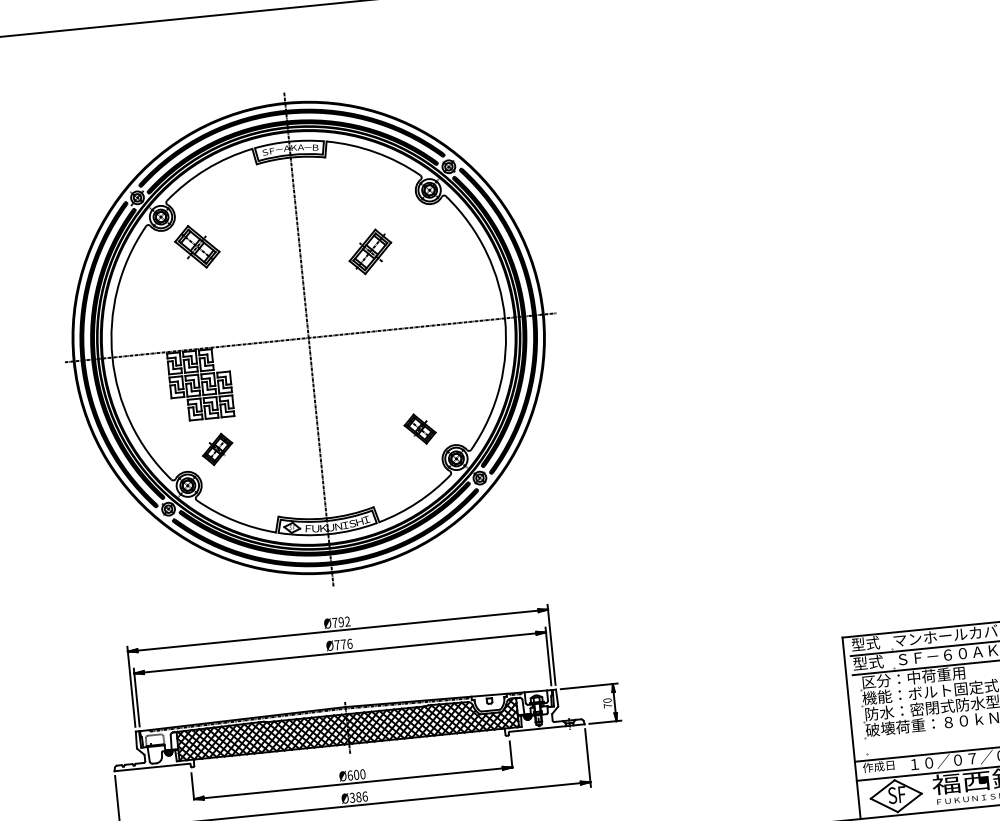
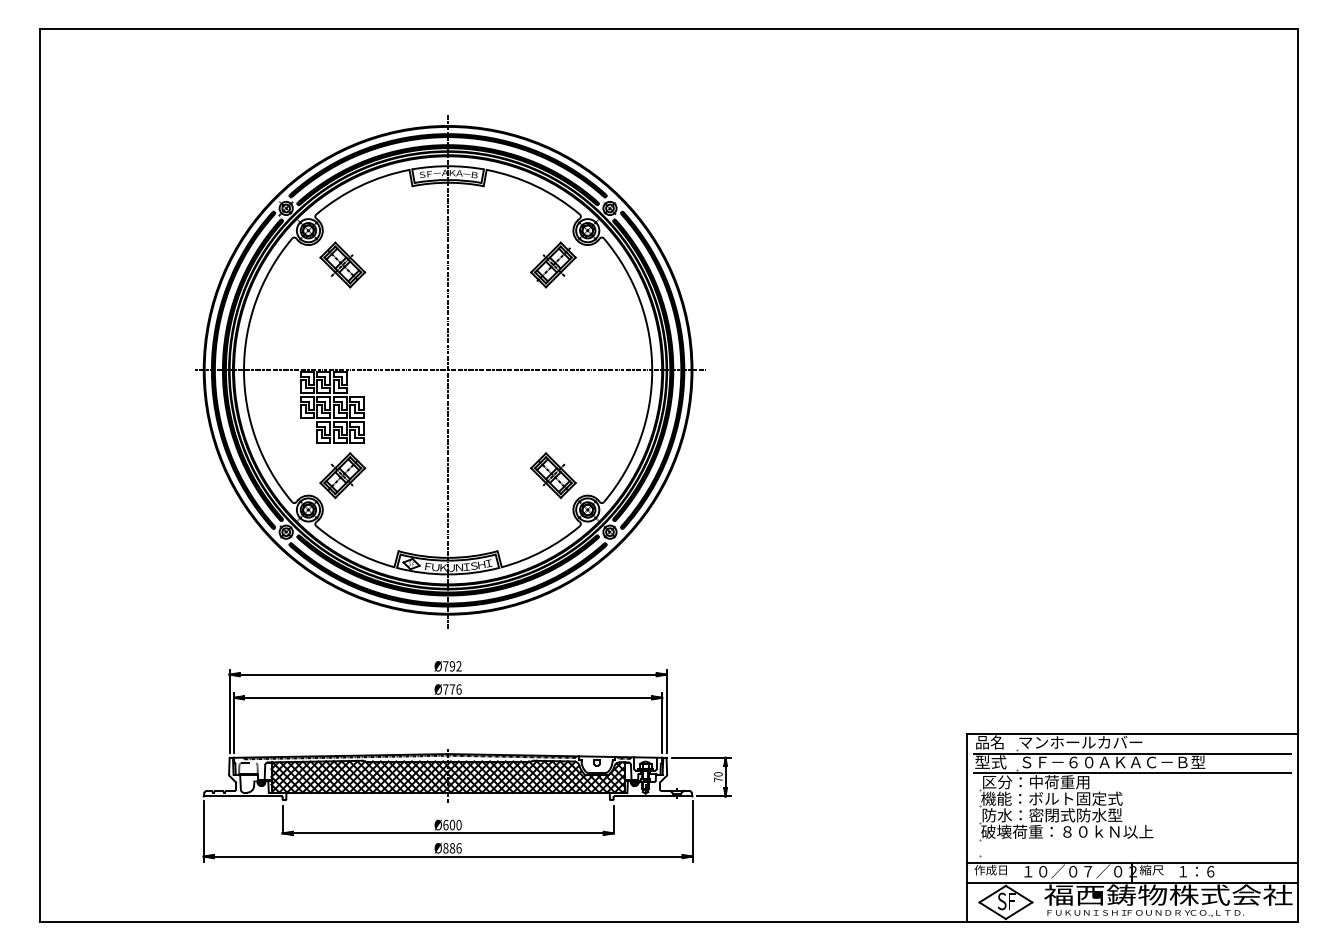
part: (370, 251) -> (553, 264), moved
part: (420, 429) -> (553, 475), size x1.43
part: (217, 449) -> (342, 475), size x1.43
text: (865, 643) -> (989, 742), 型式 -> 品名
text: (352, 798) -> (445, 848), Ø386 -> Ø886

